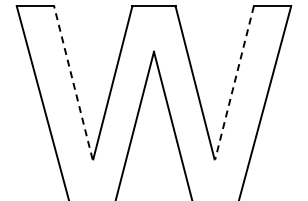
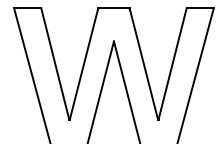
line: (73, 82) -> (55, 63), dashed -> solid
line: (234, 83) -> (172, 64), dashed -> solid

